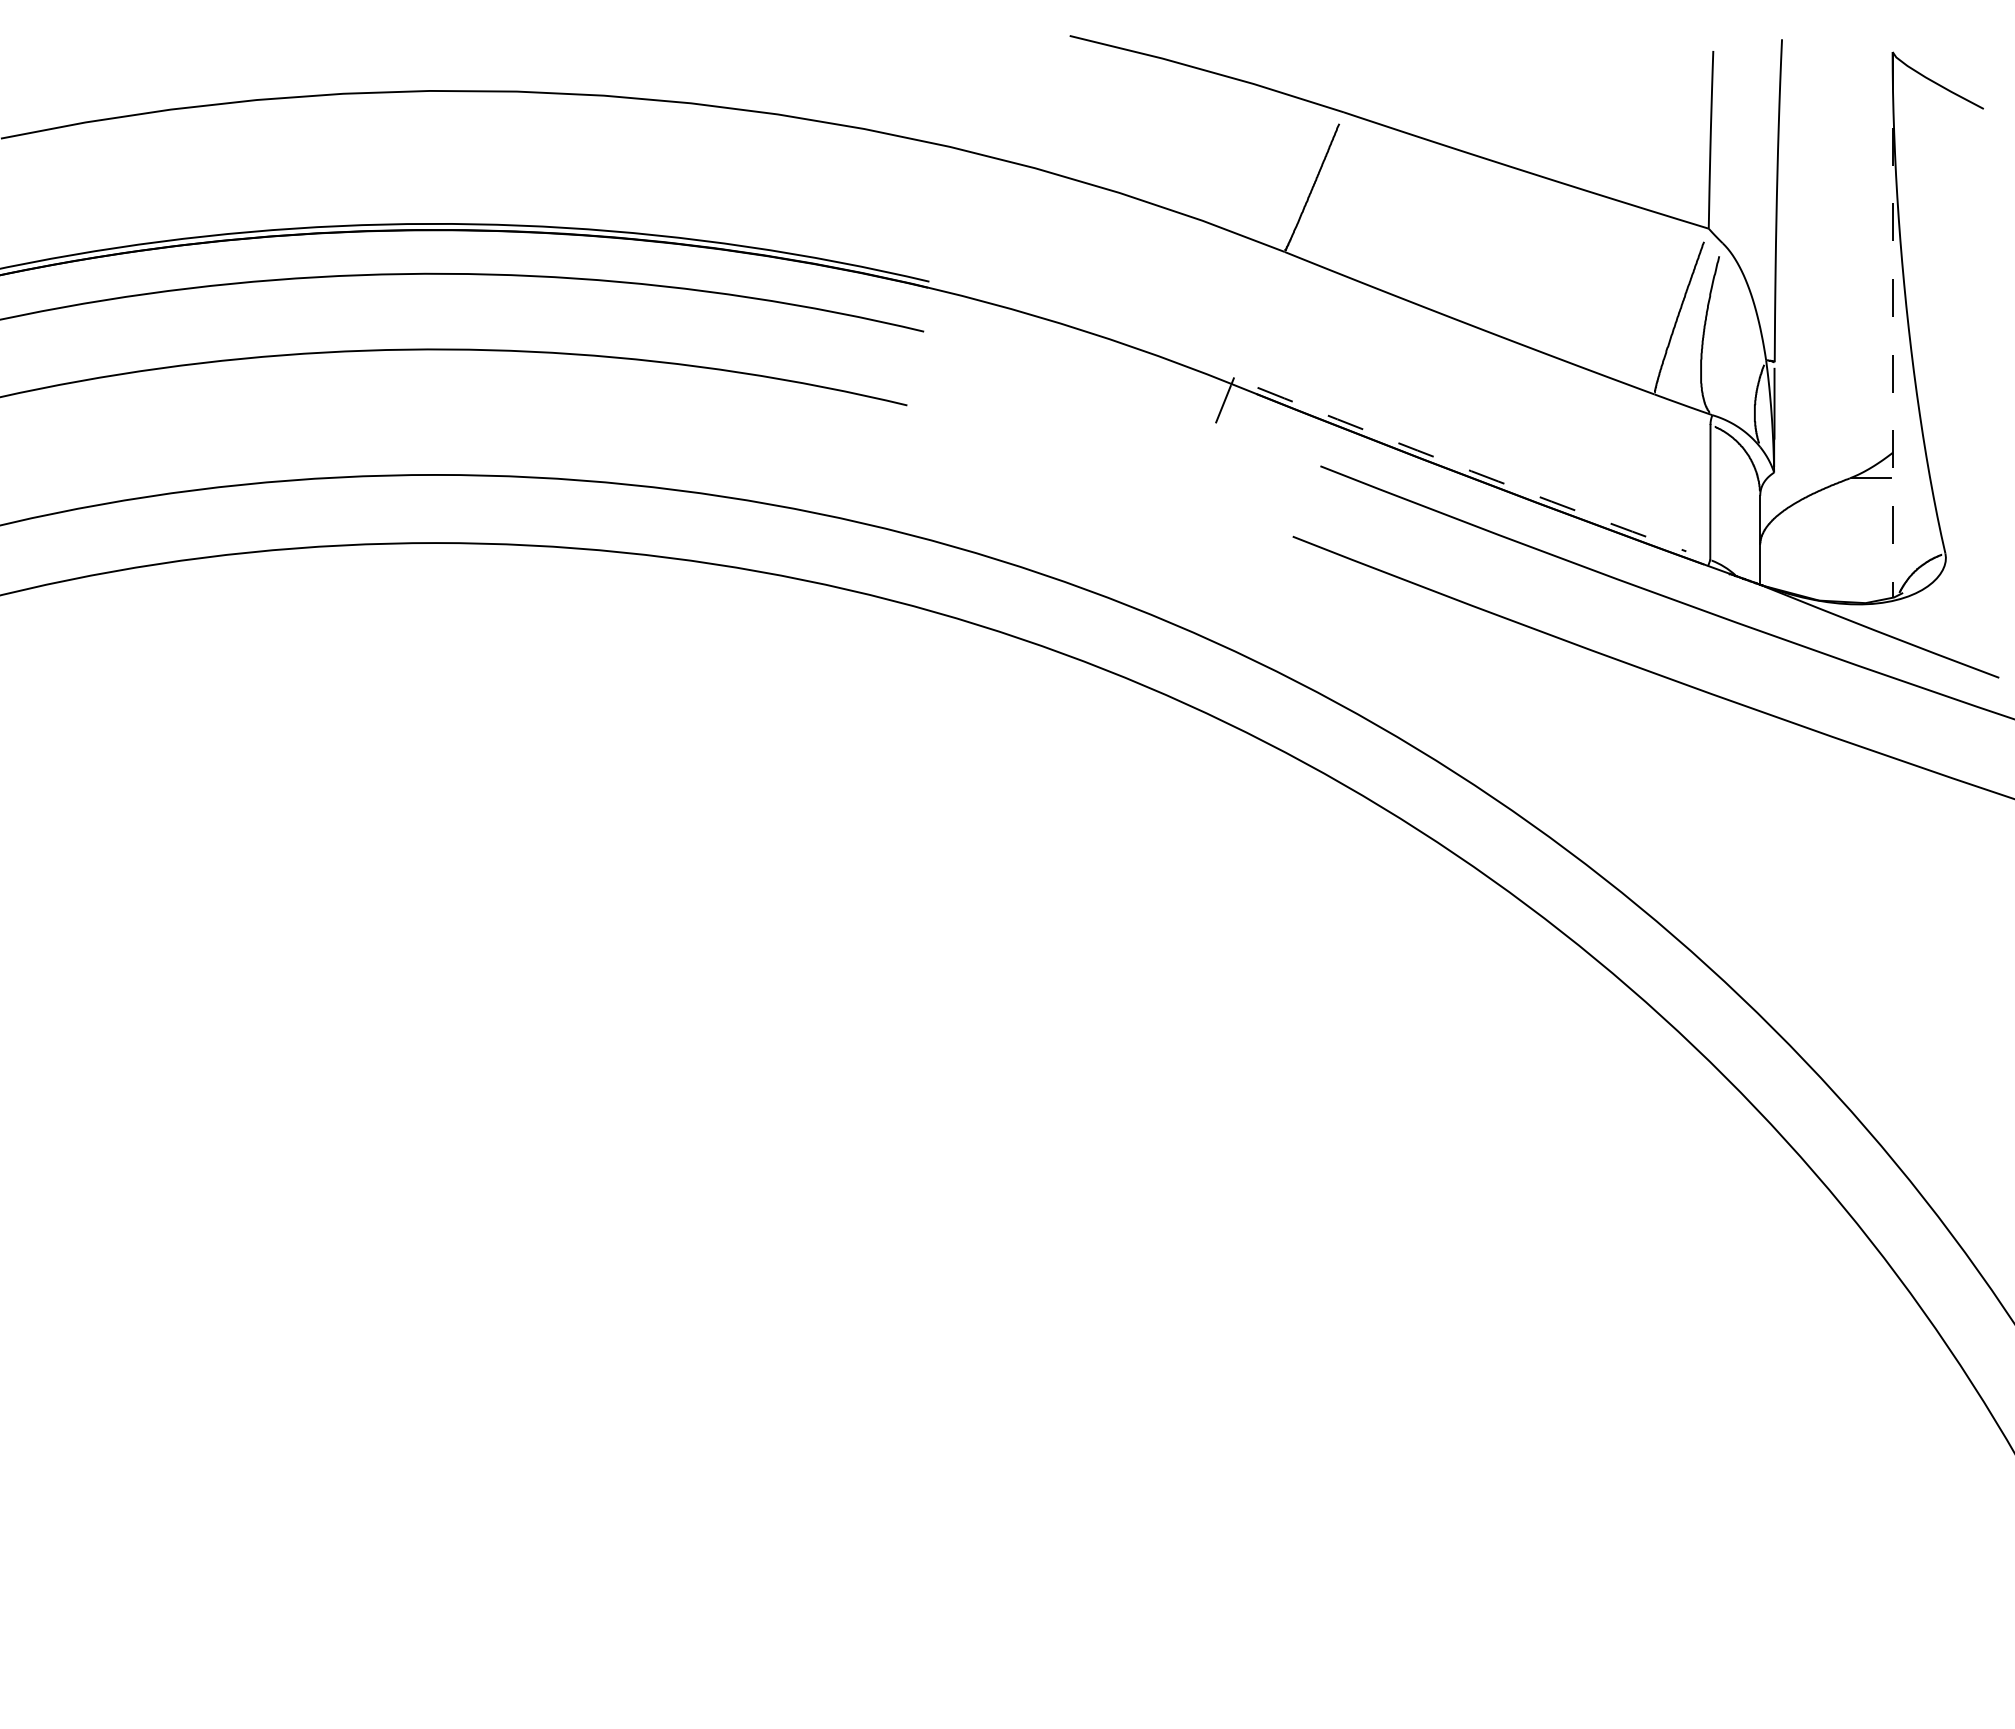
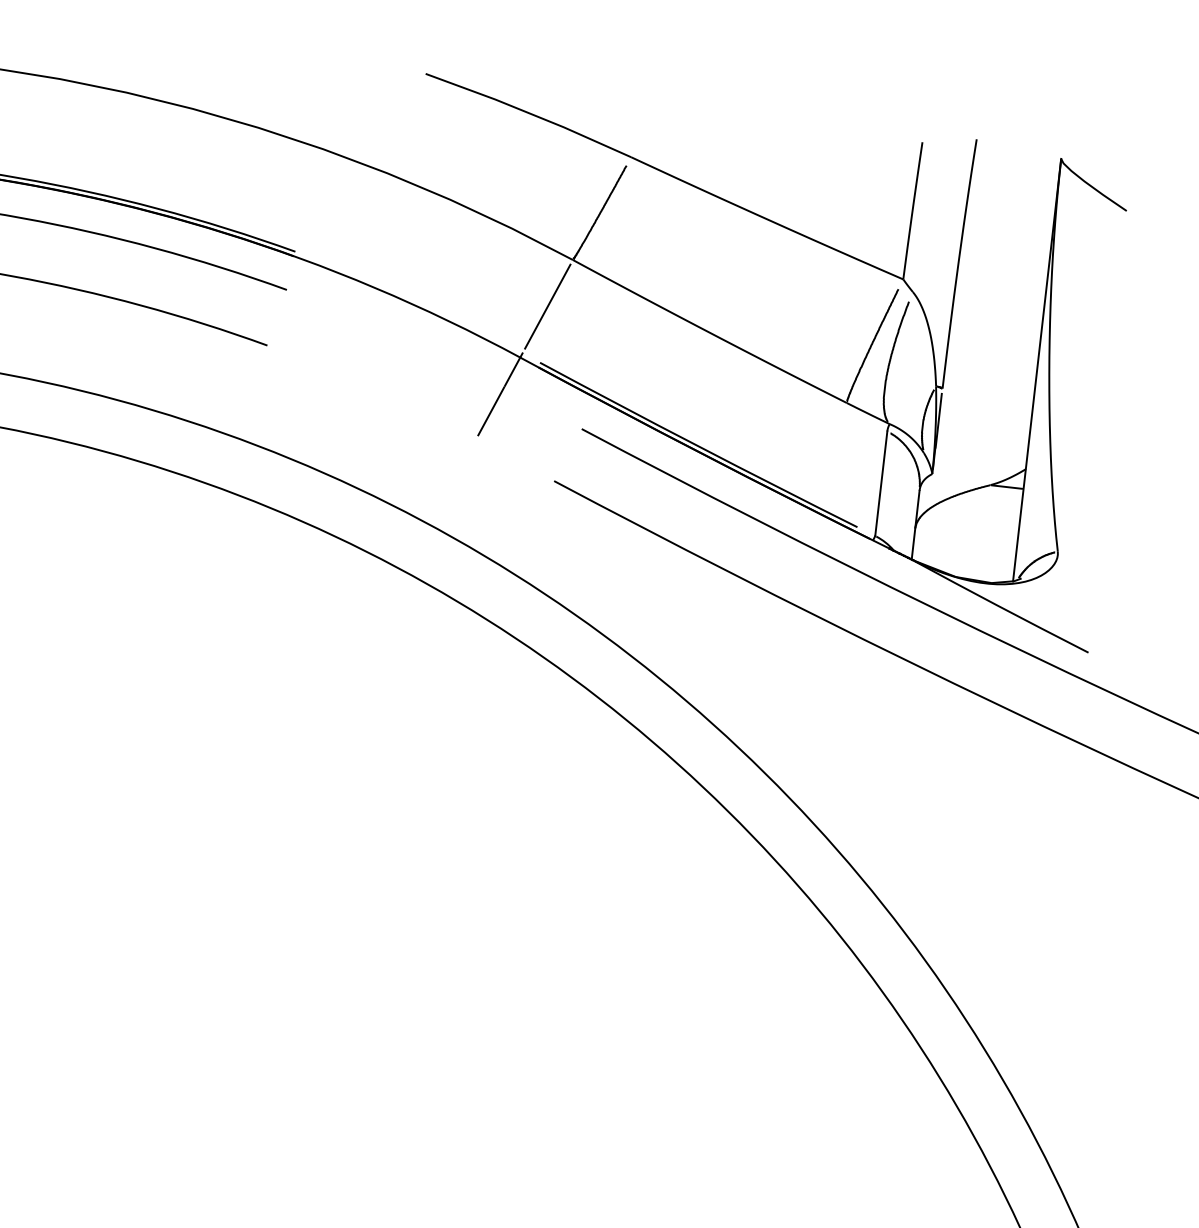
line: (1259, 314) -> (548, 306), added
line: (1892, 325) -> (1036, 370), dashed -> solid
line: (1202, 456) -> (491, 411), added
arc: (1471, 471) -> (698, 446), dashed -> solid

